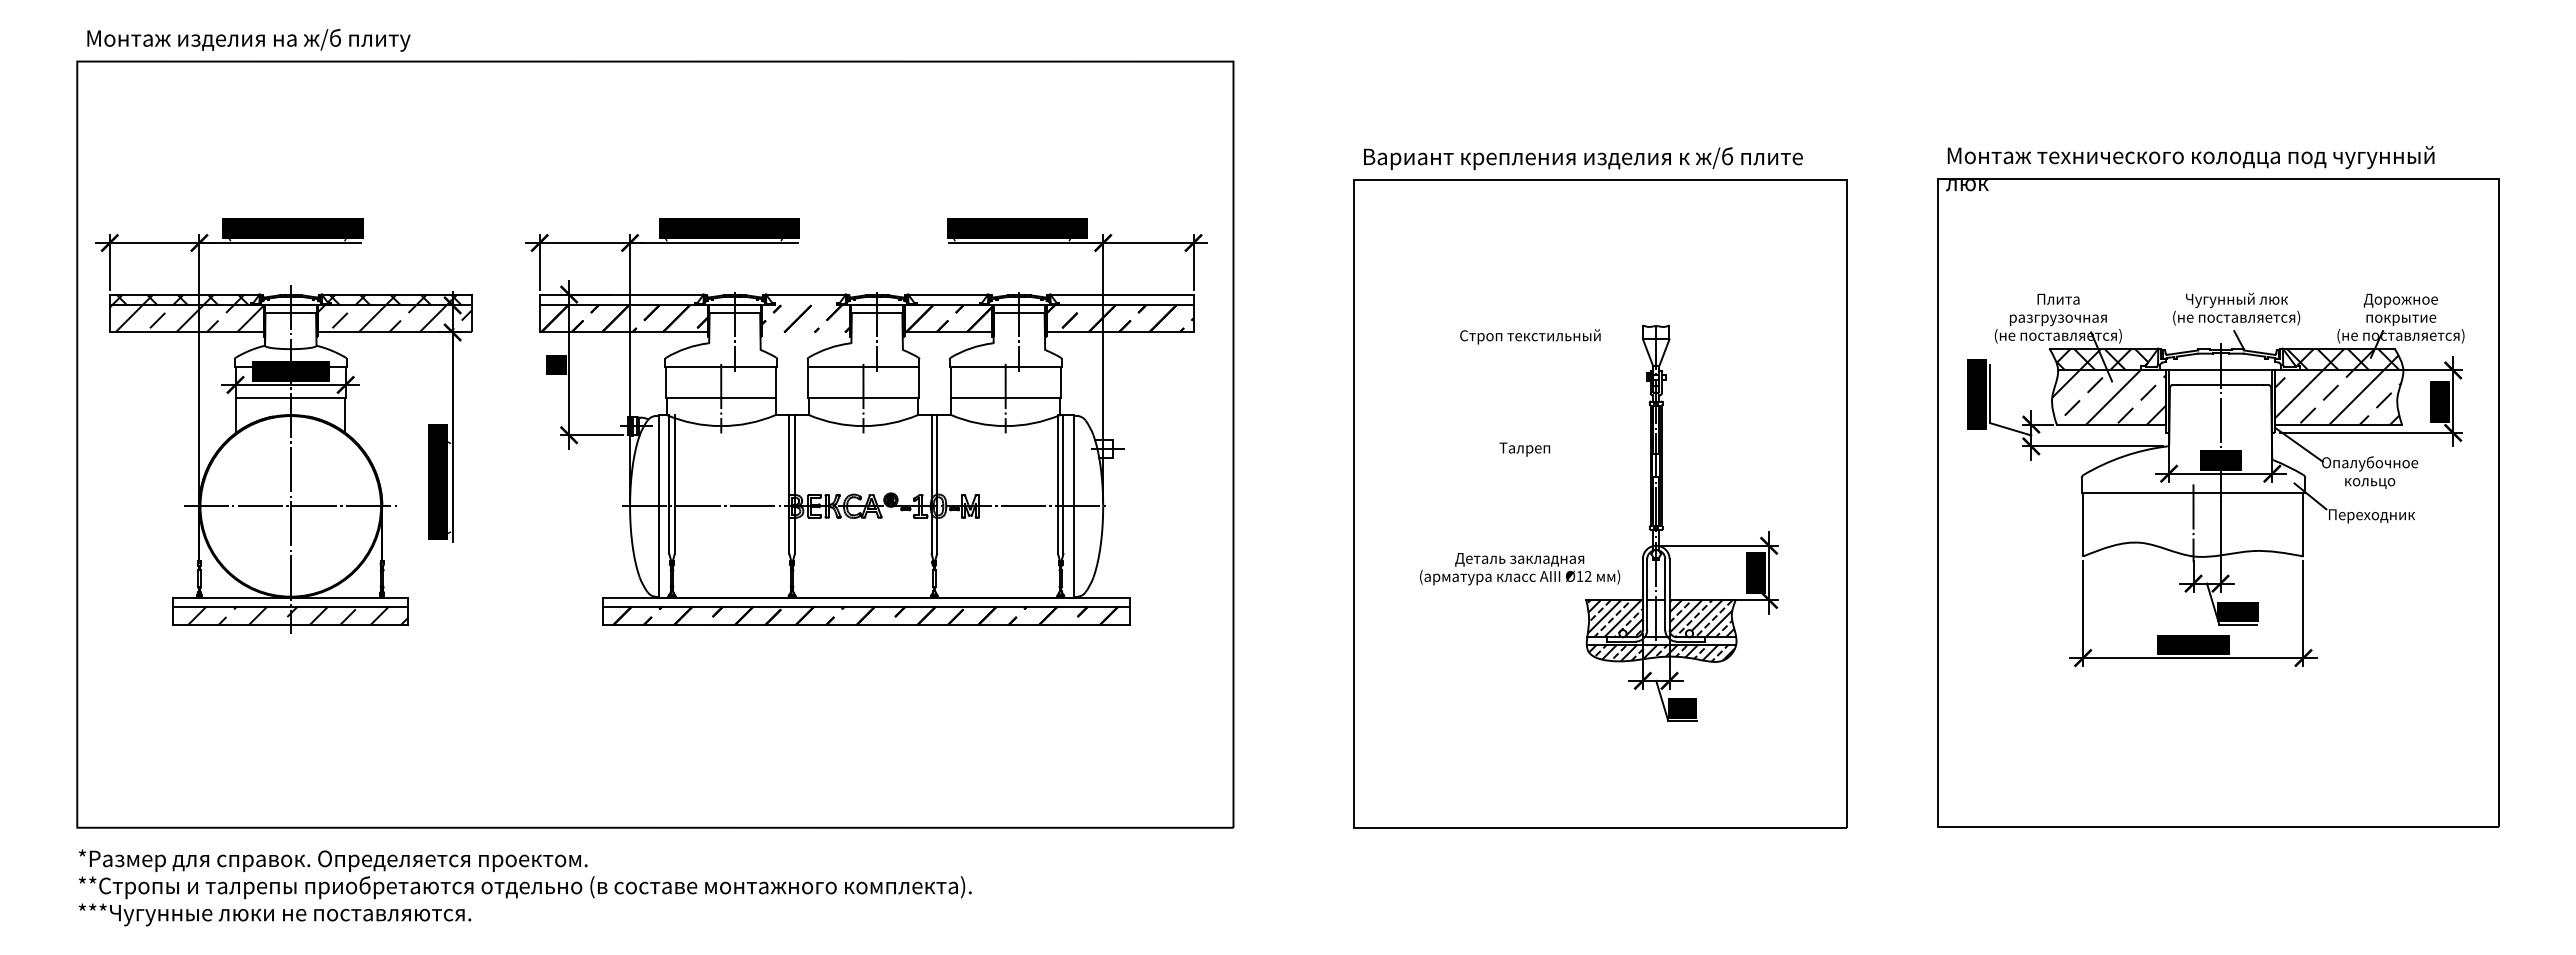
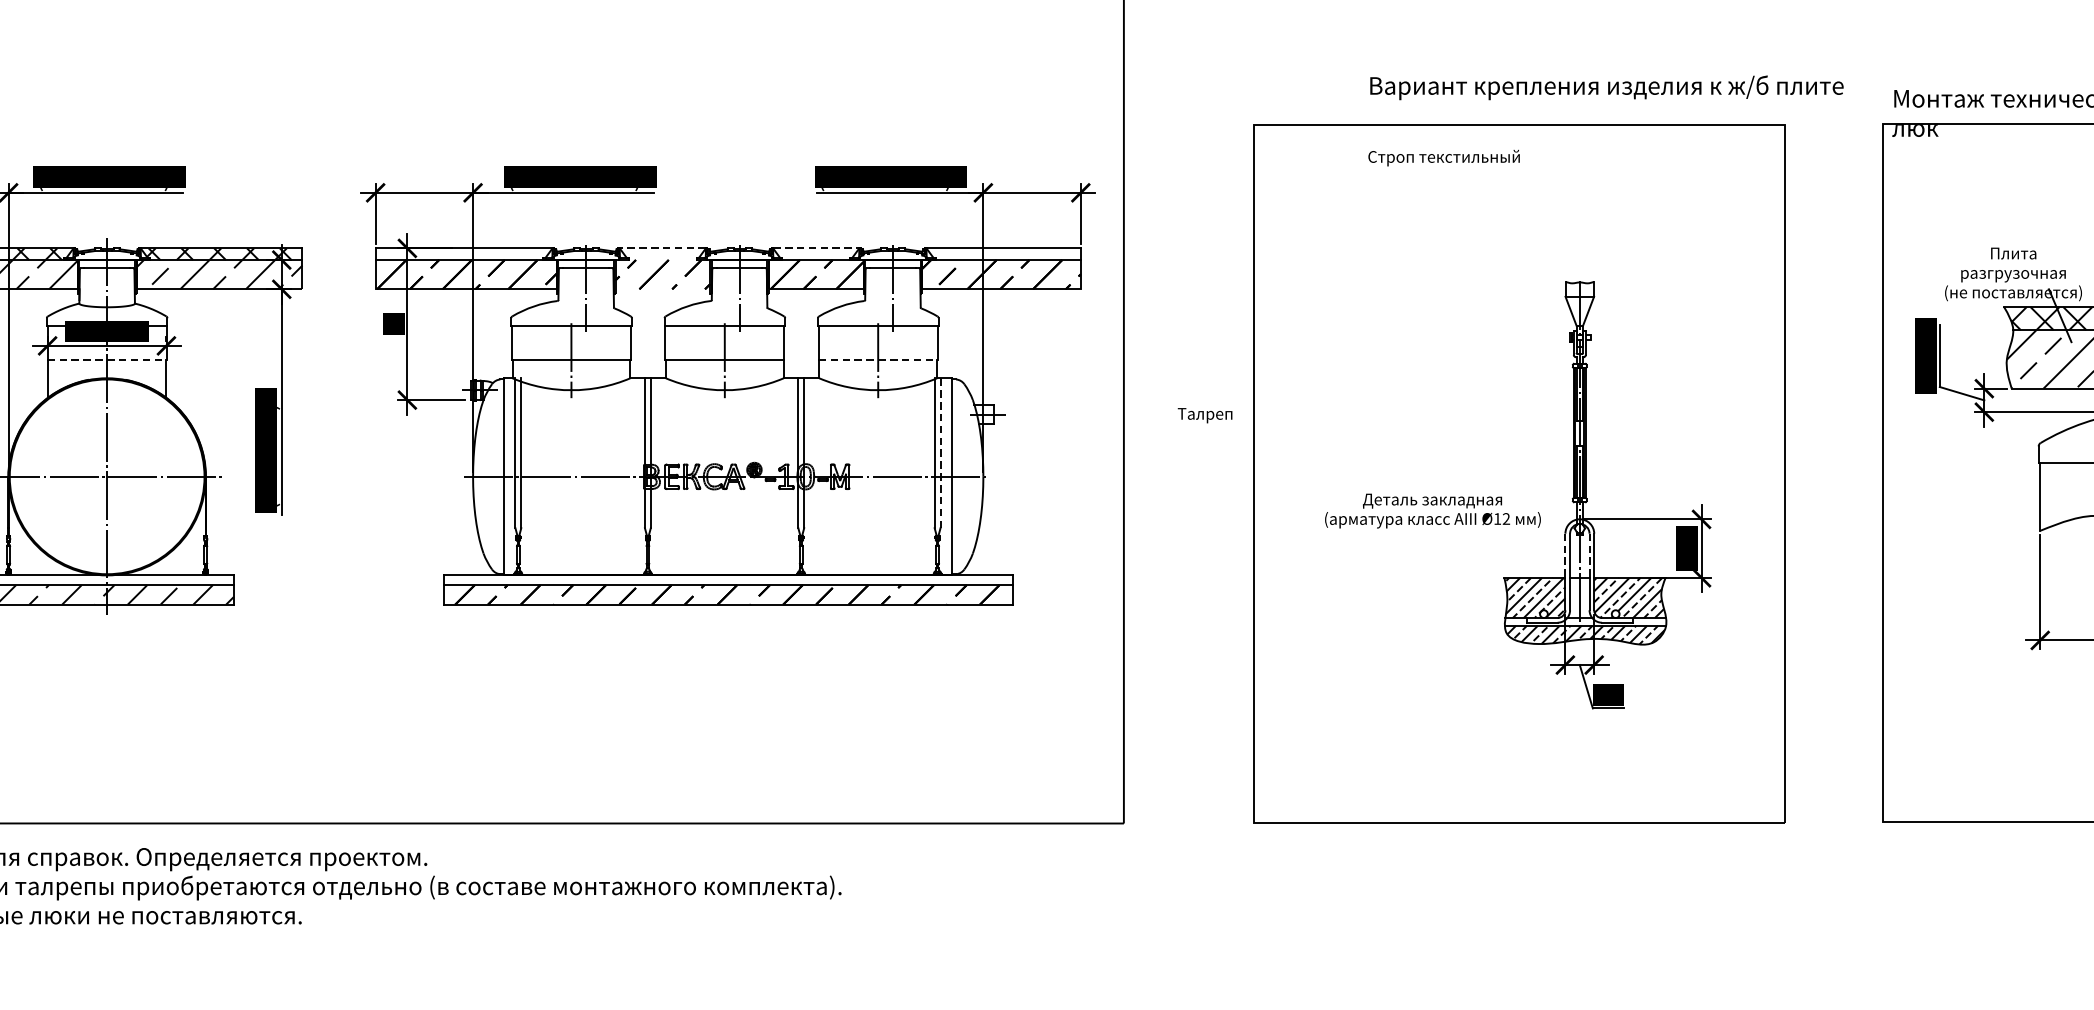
text: (1583, 158) -> (1607, 87), moved
line: (806, 294) -> (663, 248), solid -> dashed
line: (948, 294) -> (816, 248), solid -> dashed
text: (1530, 336) -> (1444, 157), moved
line: (291, 398) -> (107, 360), solid -> dashed
line: (1006, 398) -> (879, 360), solid -> dashed
text: (1524, 449) -> (1204, 415), moved
line: (1063, 484) -> (940, 453), solid -> dashed
text: (1520, 569) -> (1433, 511), moved
line: (1642, 580) -> (1565, 556), solid -> dashed
line: (1665, 580) -> (1589, 556), solid -> dashed

